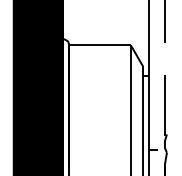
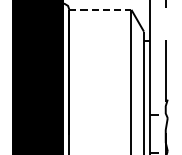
line: (100, 45) -> (100, 9), solid -> dashed

